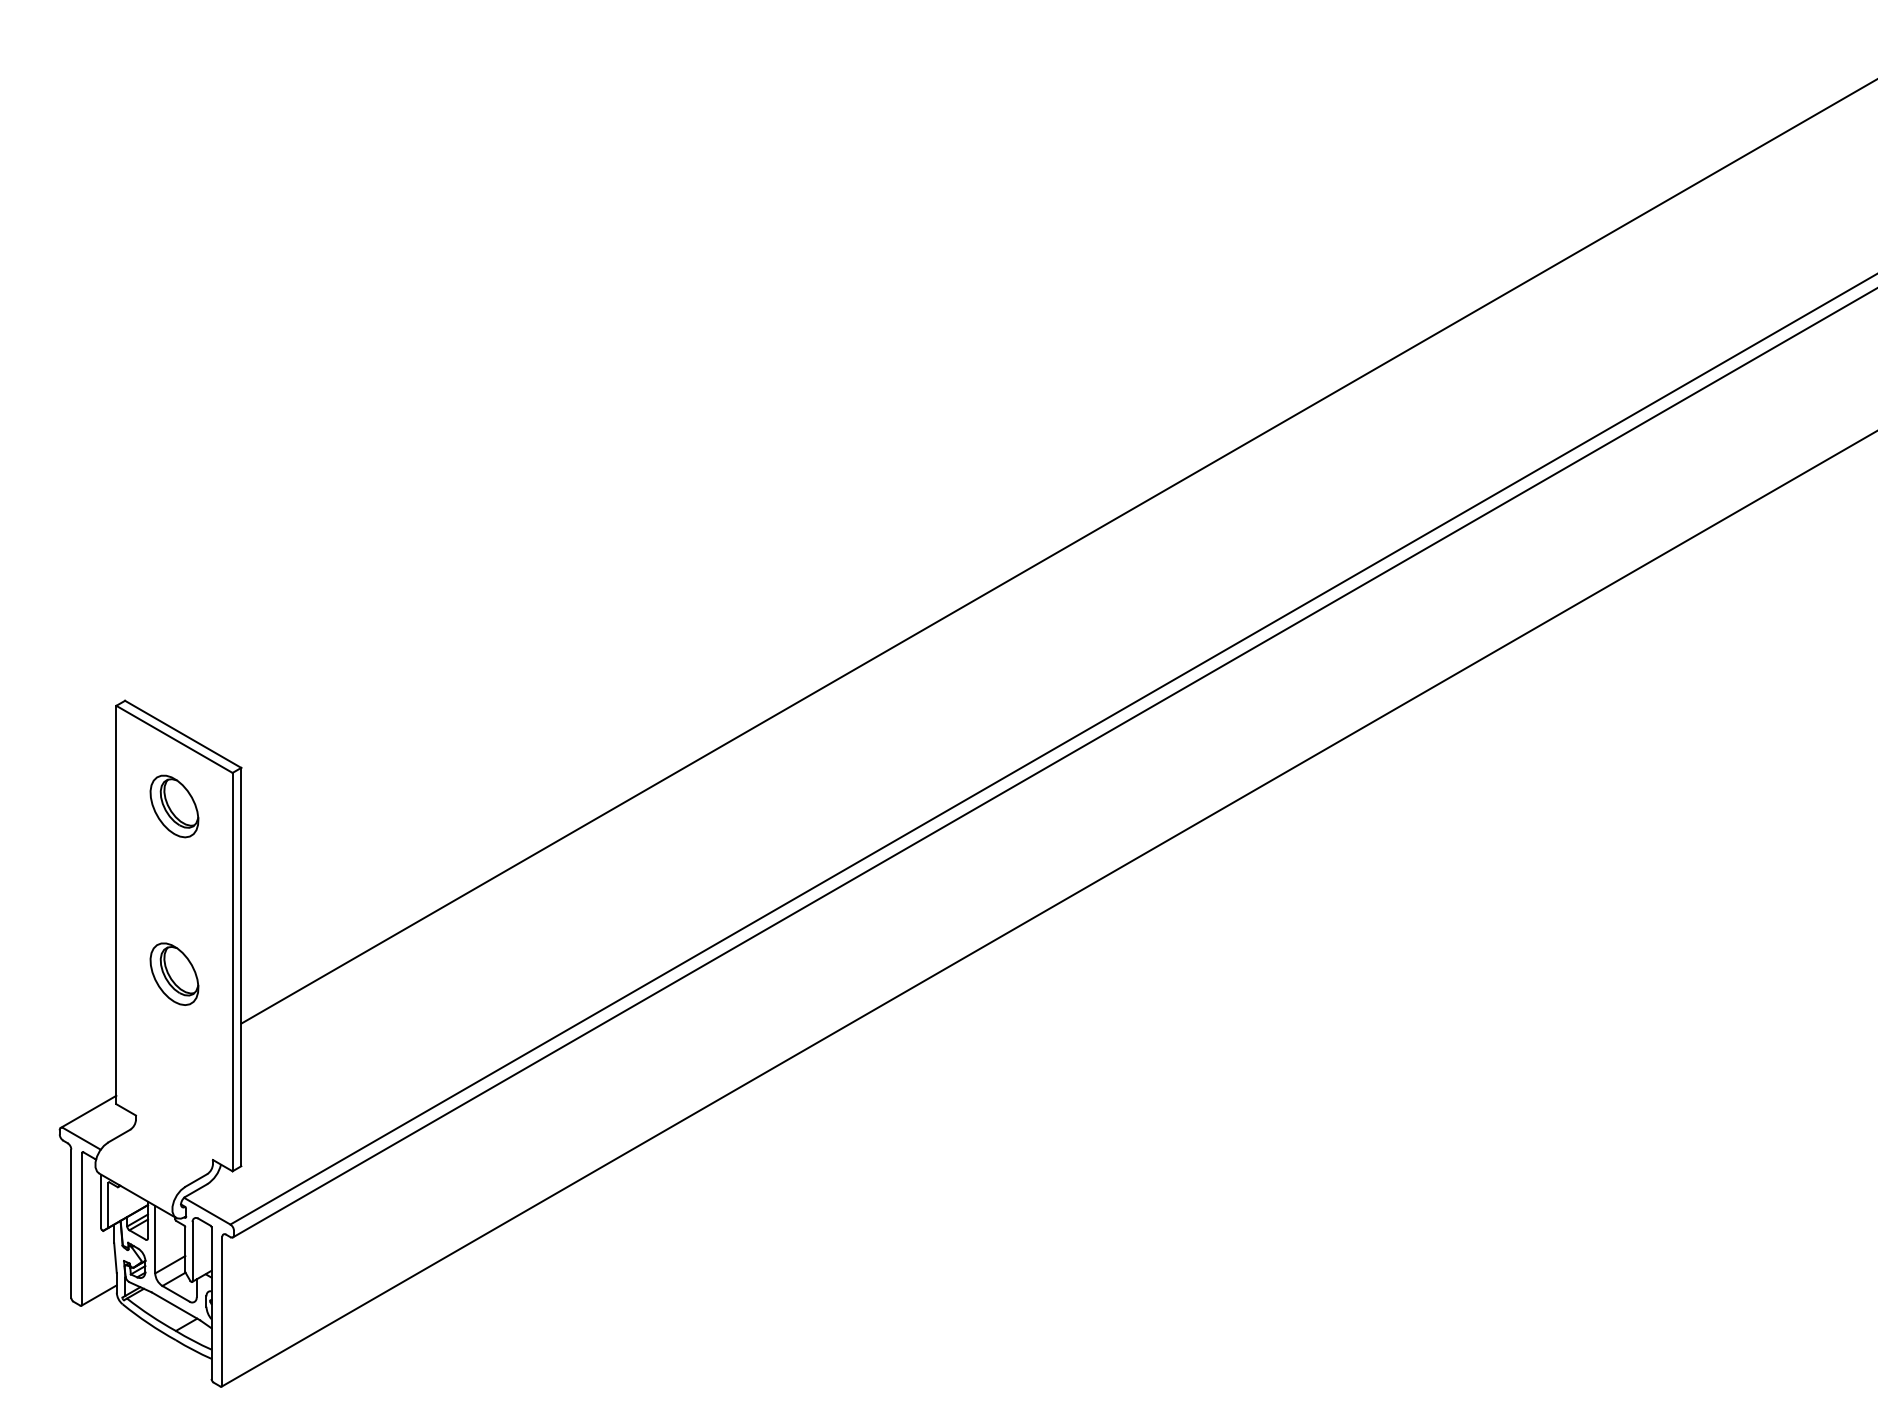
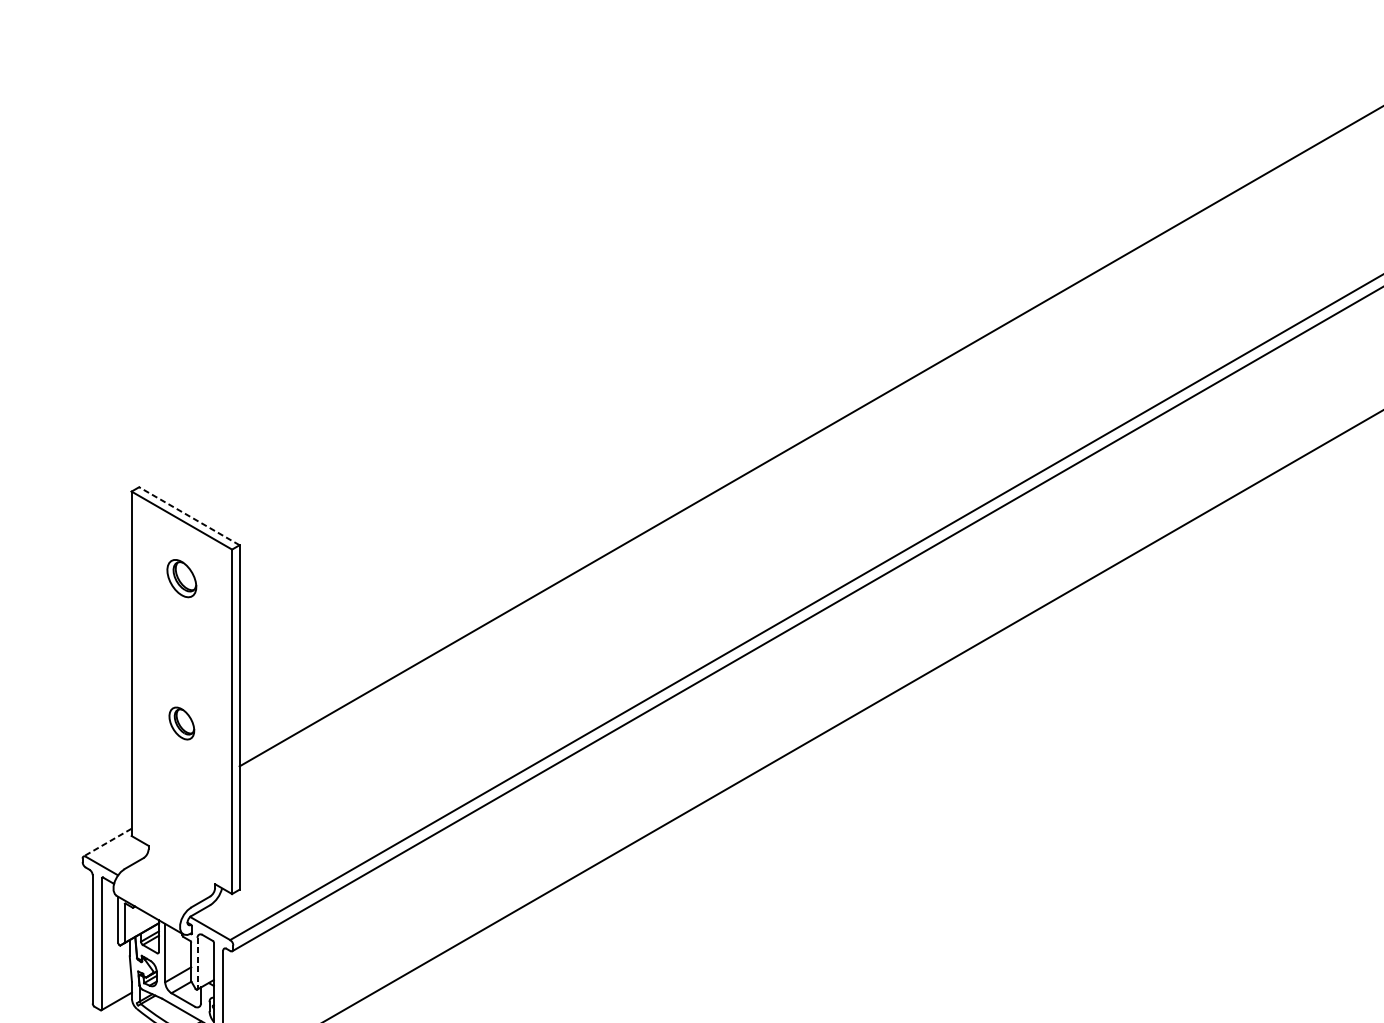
line: (182, 734) -> (188, 516), solid -> dashed
part: (174, 806) -> (181, 578), size x0.7
part: (174, 973) -> (181, 723), size x0.6
line: (88, 1112) -> (107, 843), solid -> dashed
line: (192, 1251) -> (197, 963), solid -> dashed

